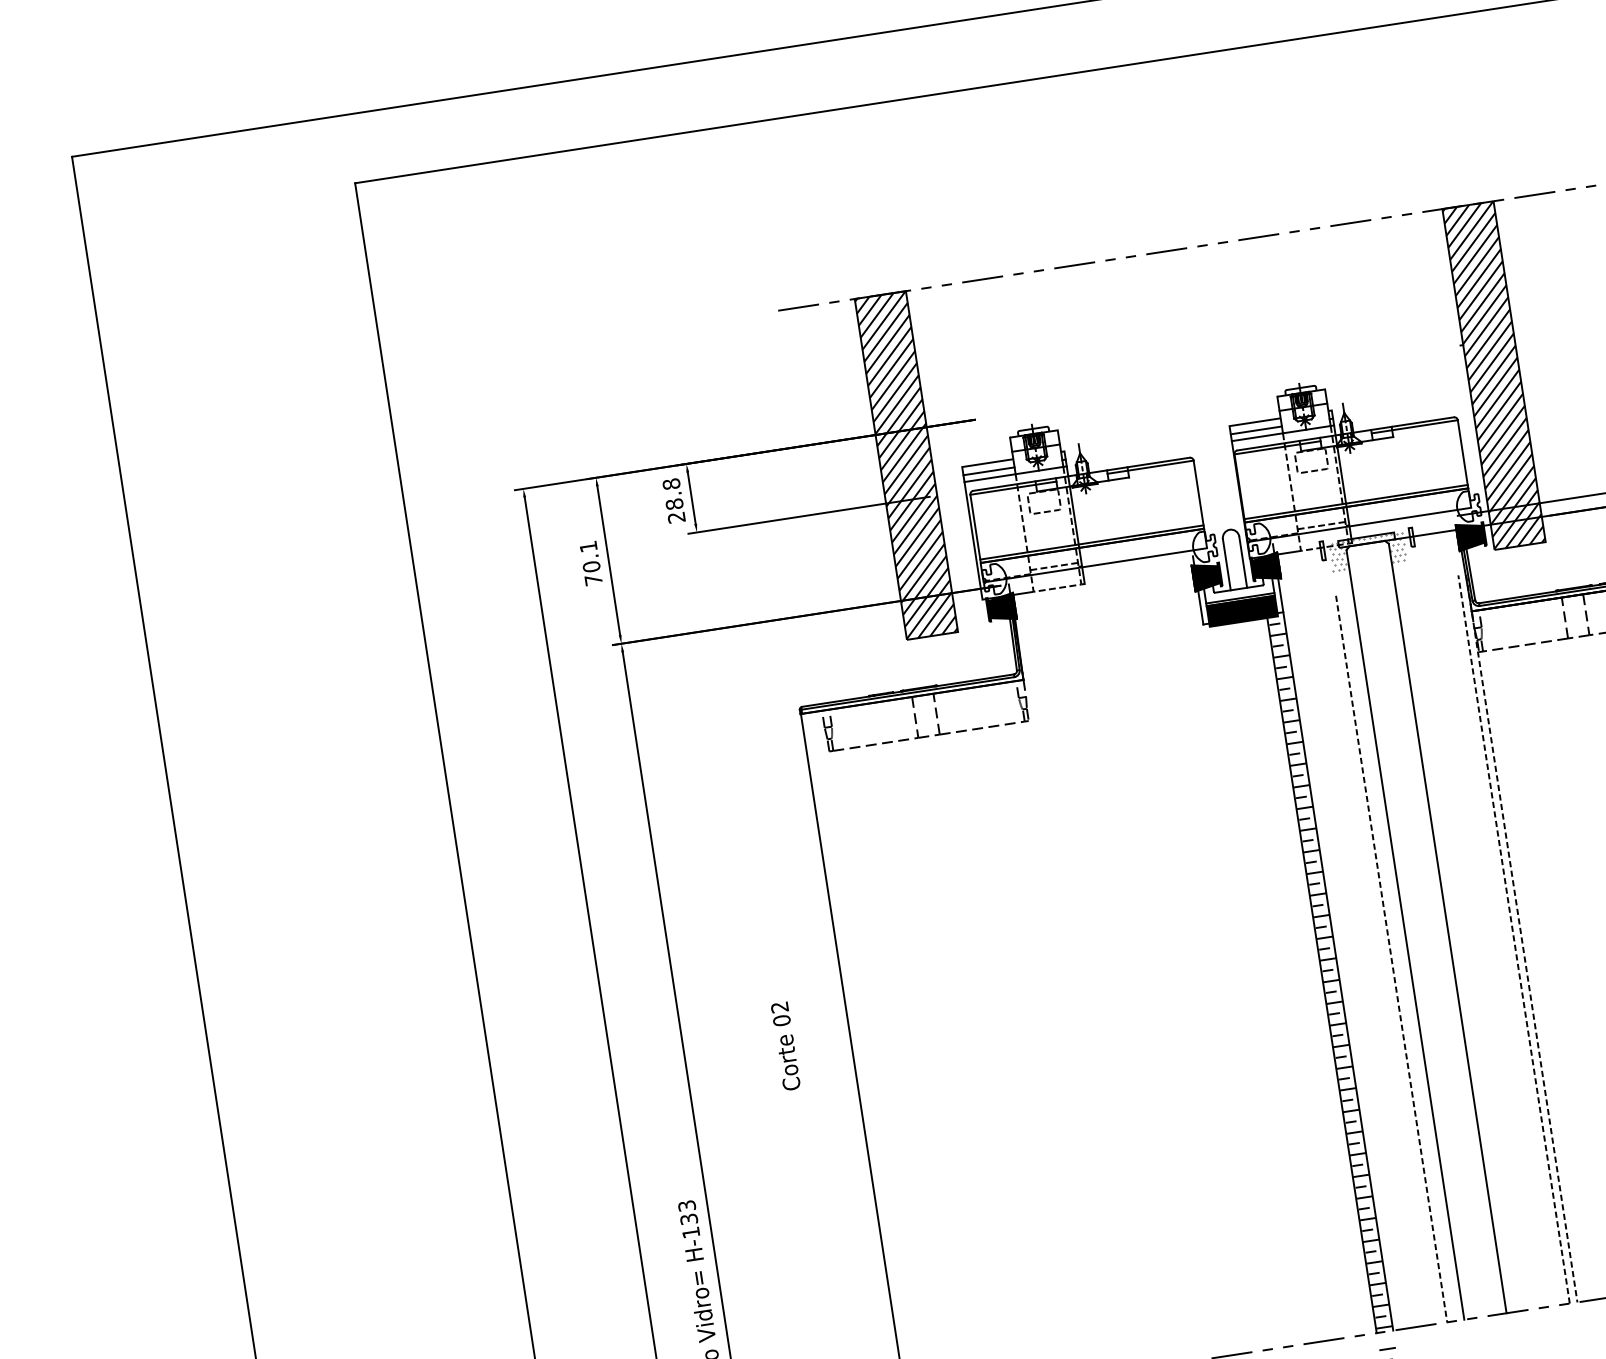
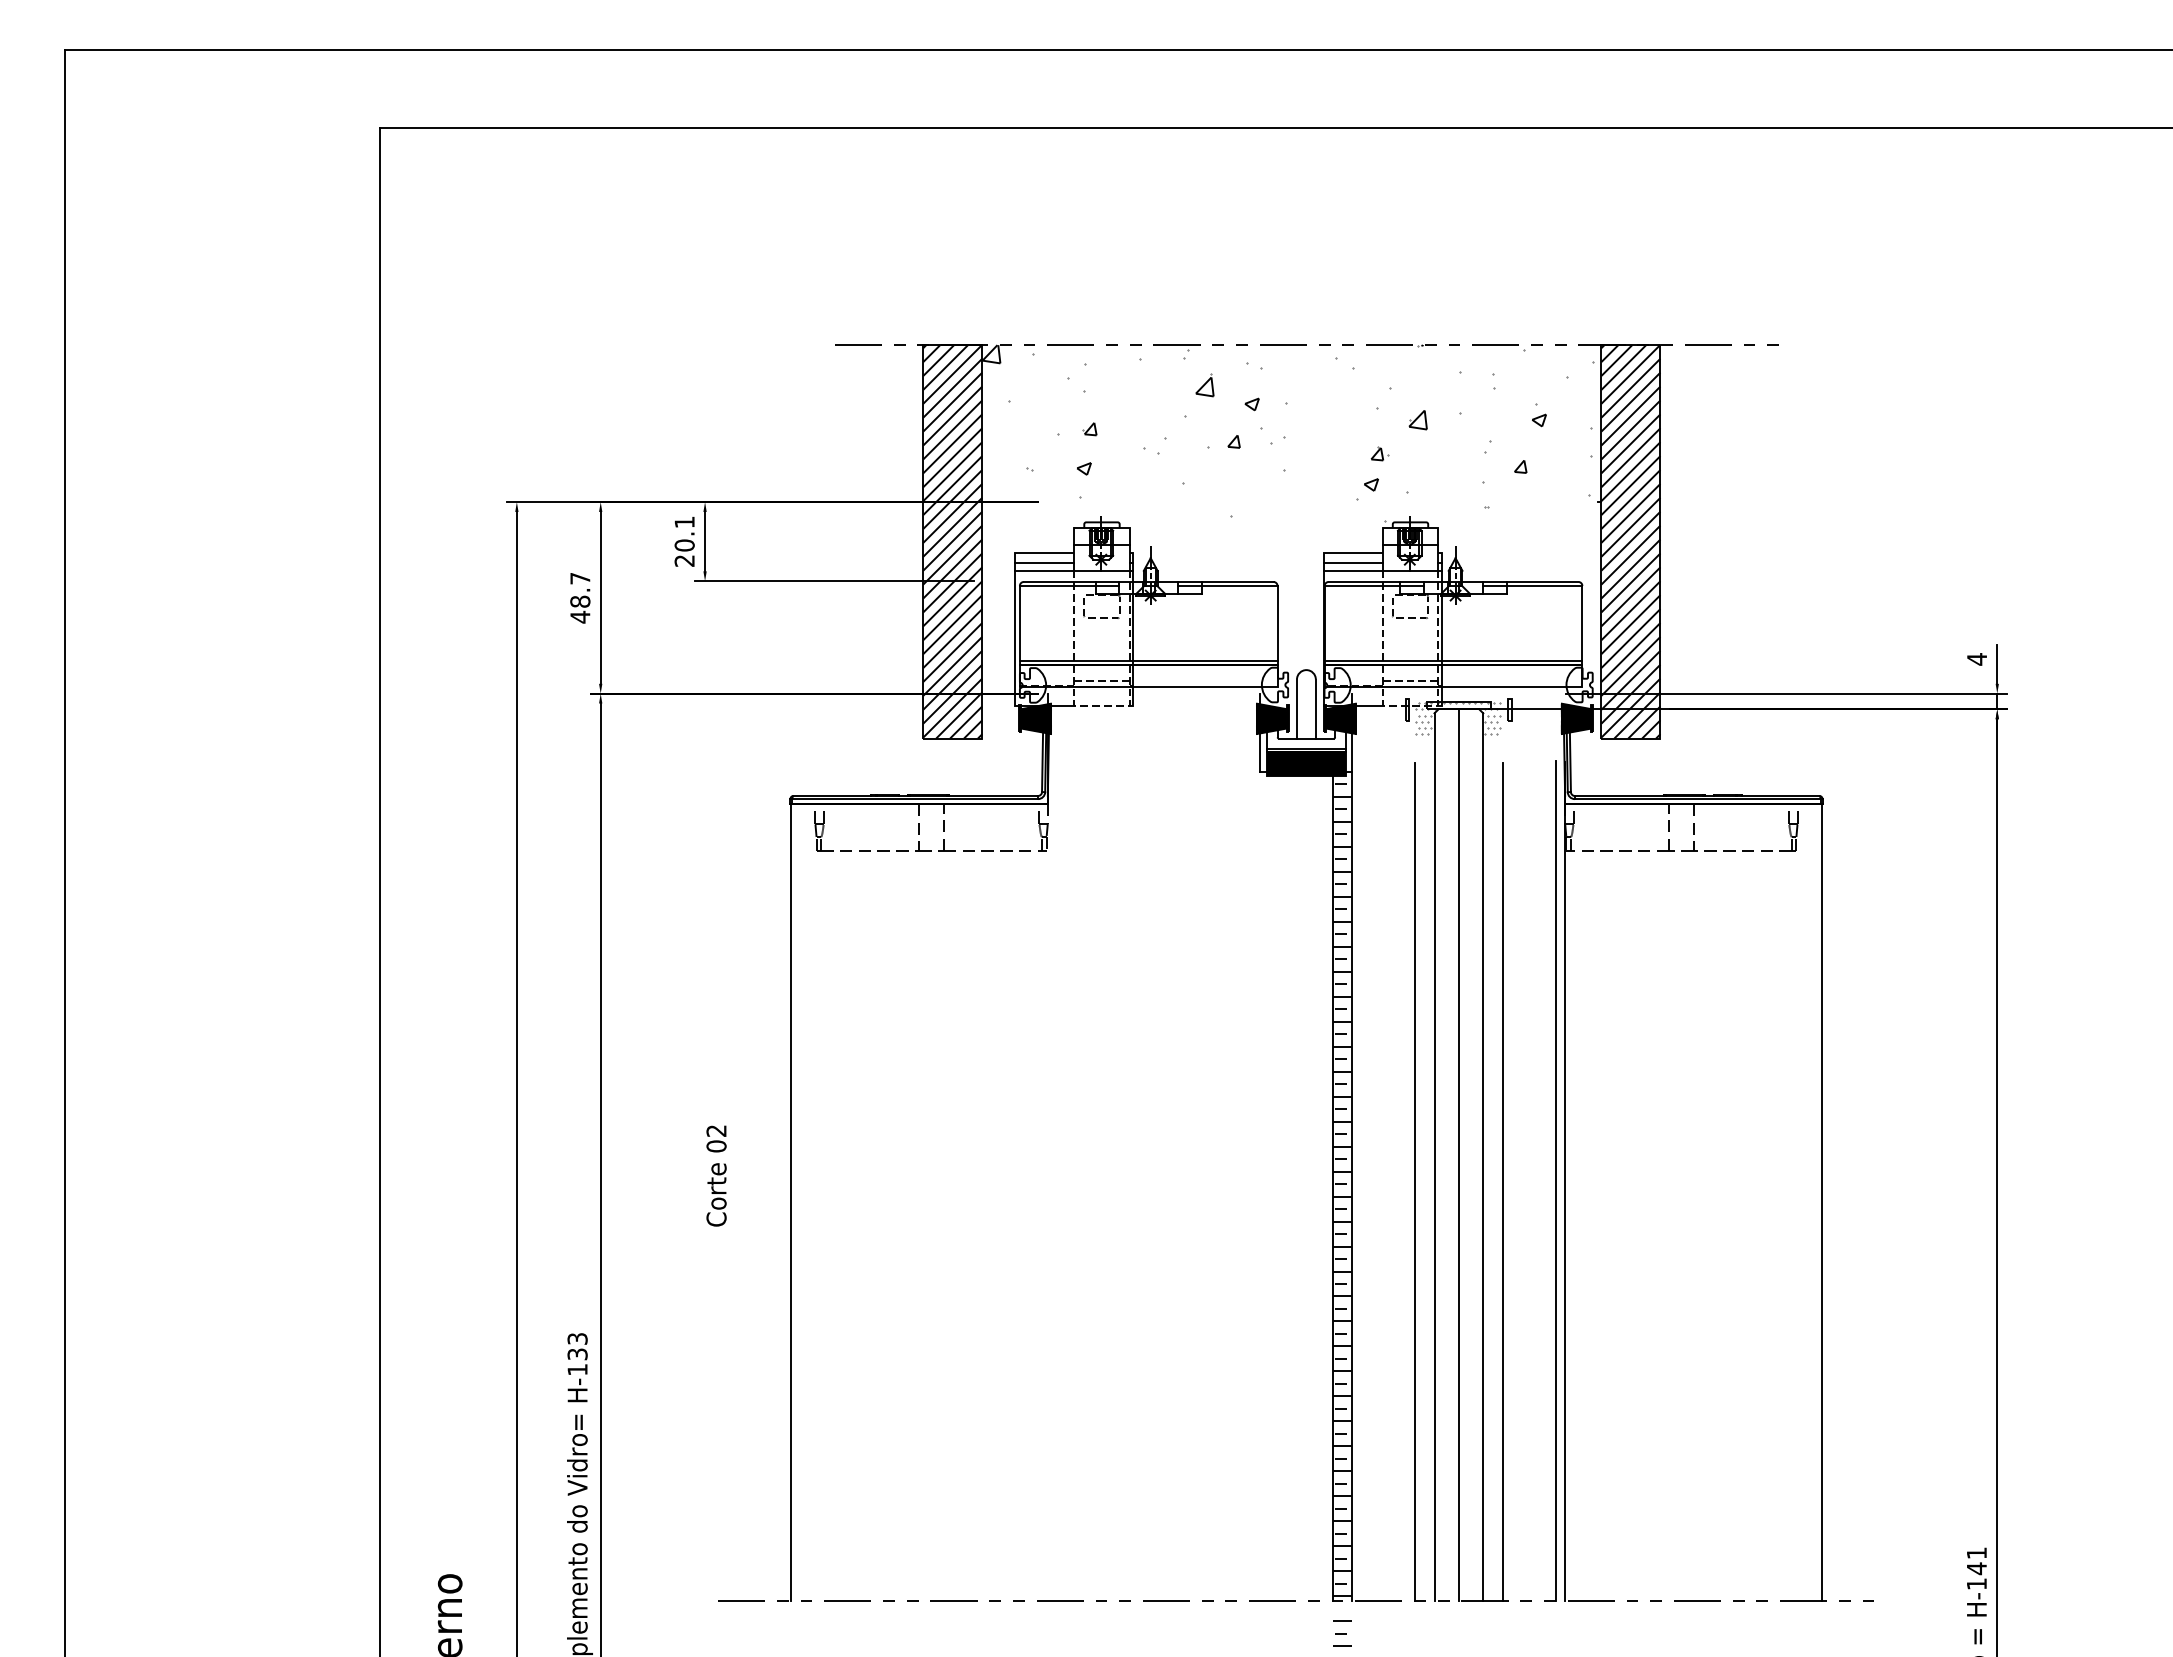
hatch: (1182, 327) -> (1287, 433), added
text: (672, 493) -> (684, 533), 28.8 -> 20.1
text: (591, 563) -> (580, 598), 70.1 -> 48.7
line: (1425, 930) -> (1458, 1155), added
line: (1514, 938) -> (1556, 1180), dashed -> solid
line: (1522, 938) -> (1565, 1181), dashed -> solid
line: (1468, 946) -> (1503, 1181), added
line: (1391, 959) -> (1414, 1182), dashed -> solid

